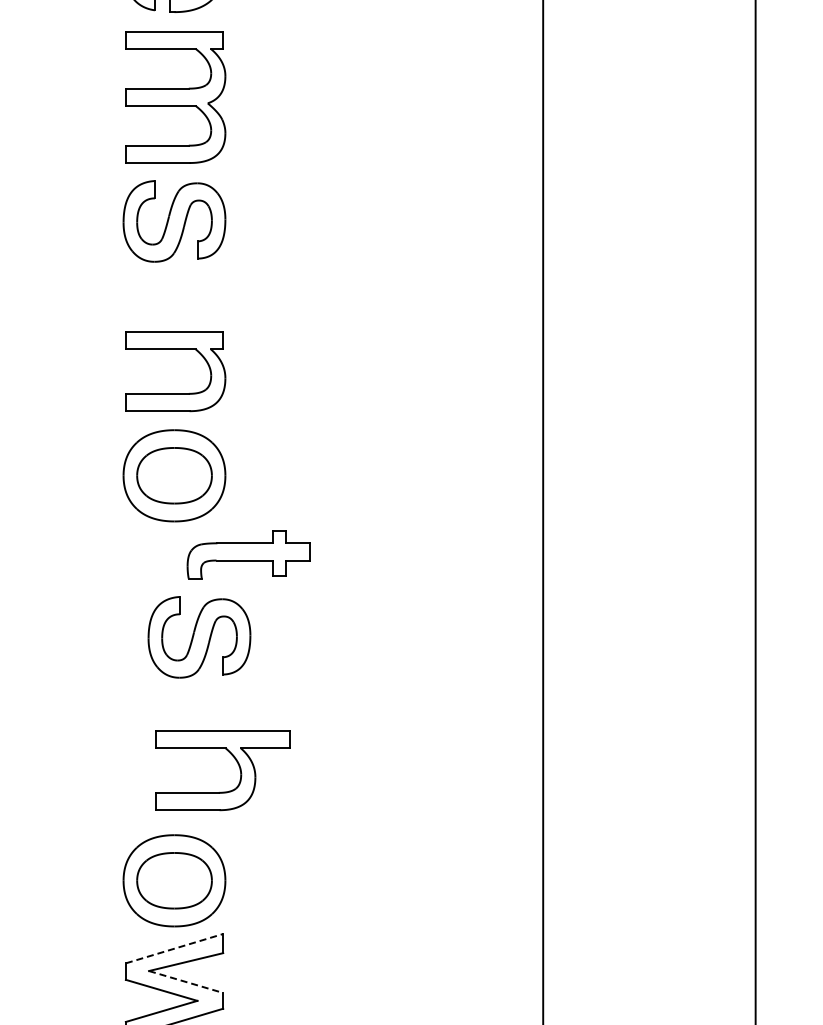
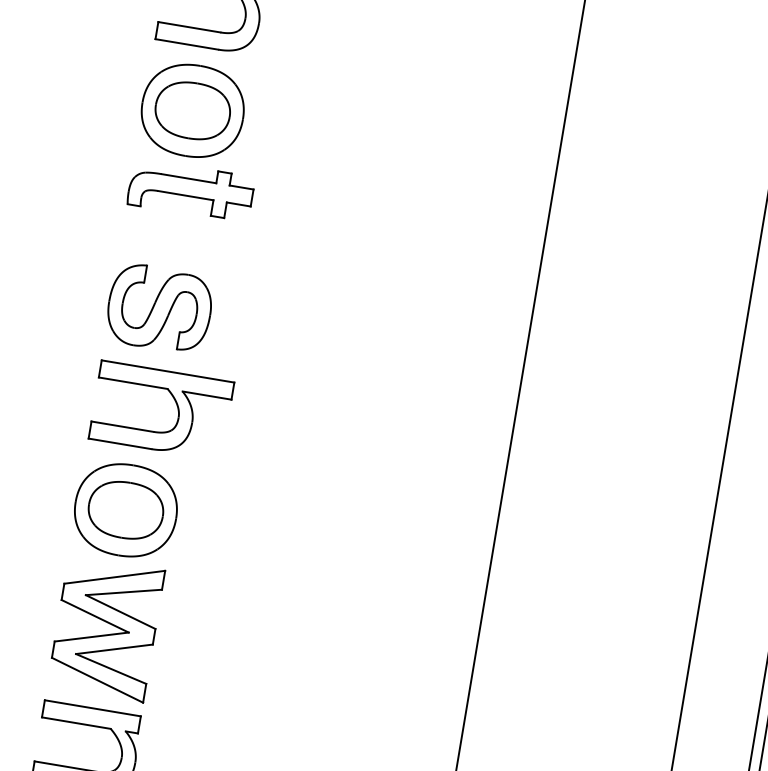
part: (248, 554) -> (190, 190), moved
part: (199, 637) -> (159, 308), moved
part: (236, 762) -> (176, 404), moved
line: (174, 948) -> (114, 577), dashed -> solid
line: (186, 982) -> (120, 612), dashed -> solid

